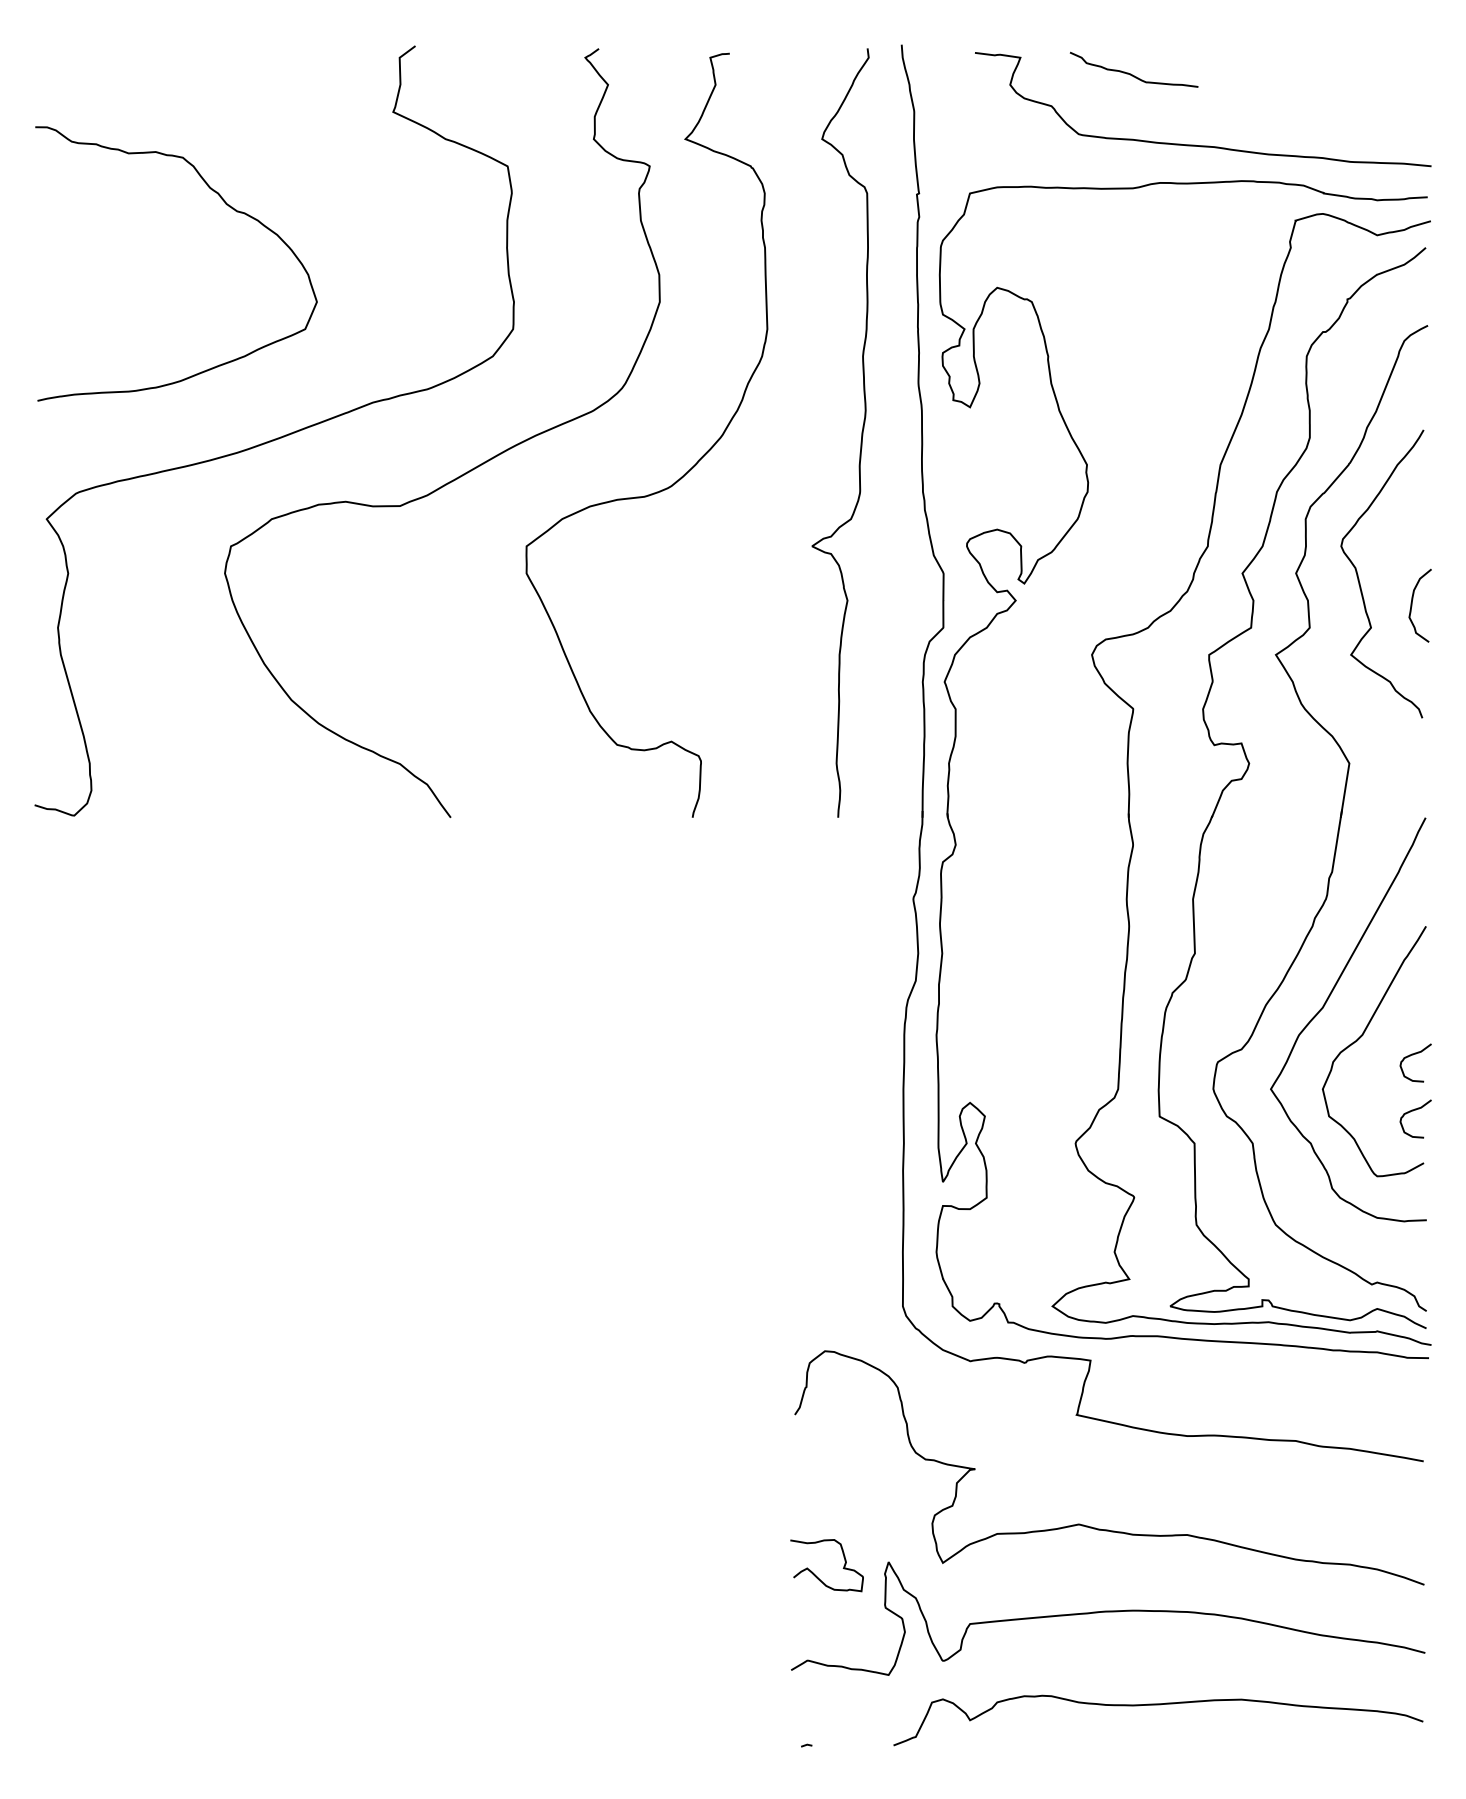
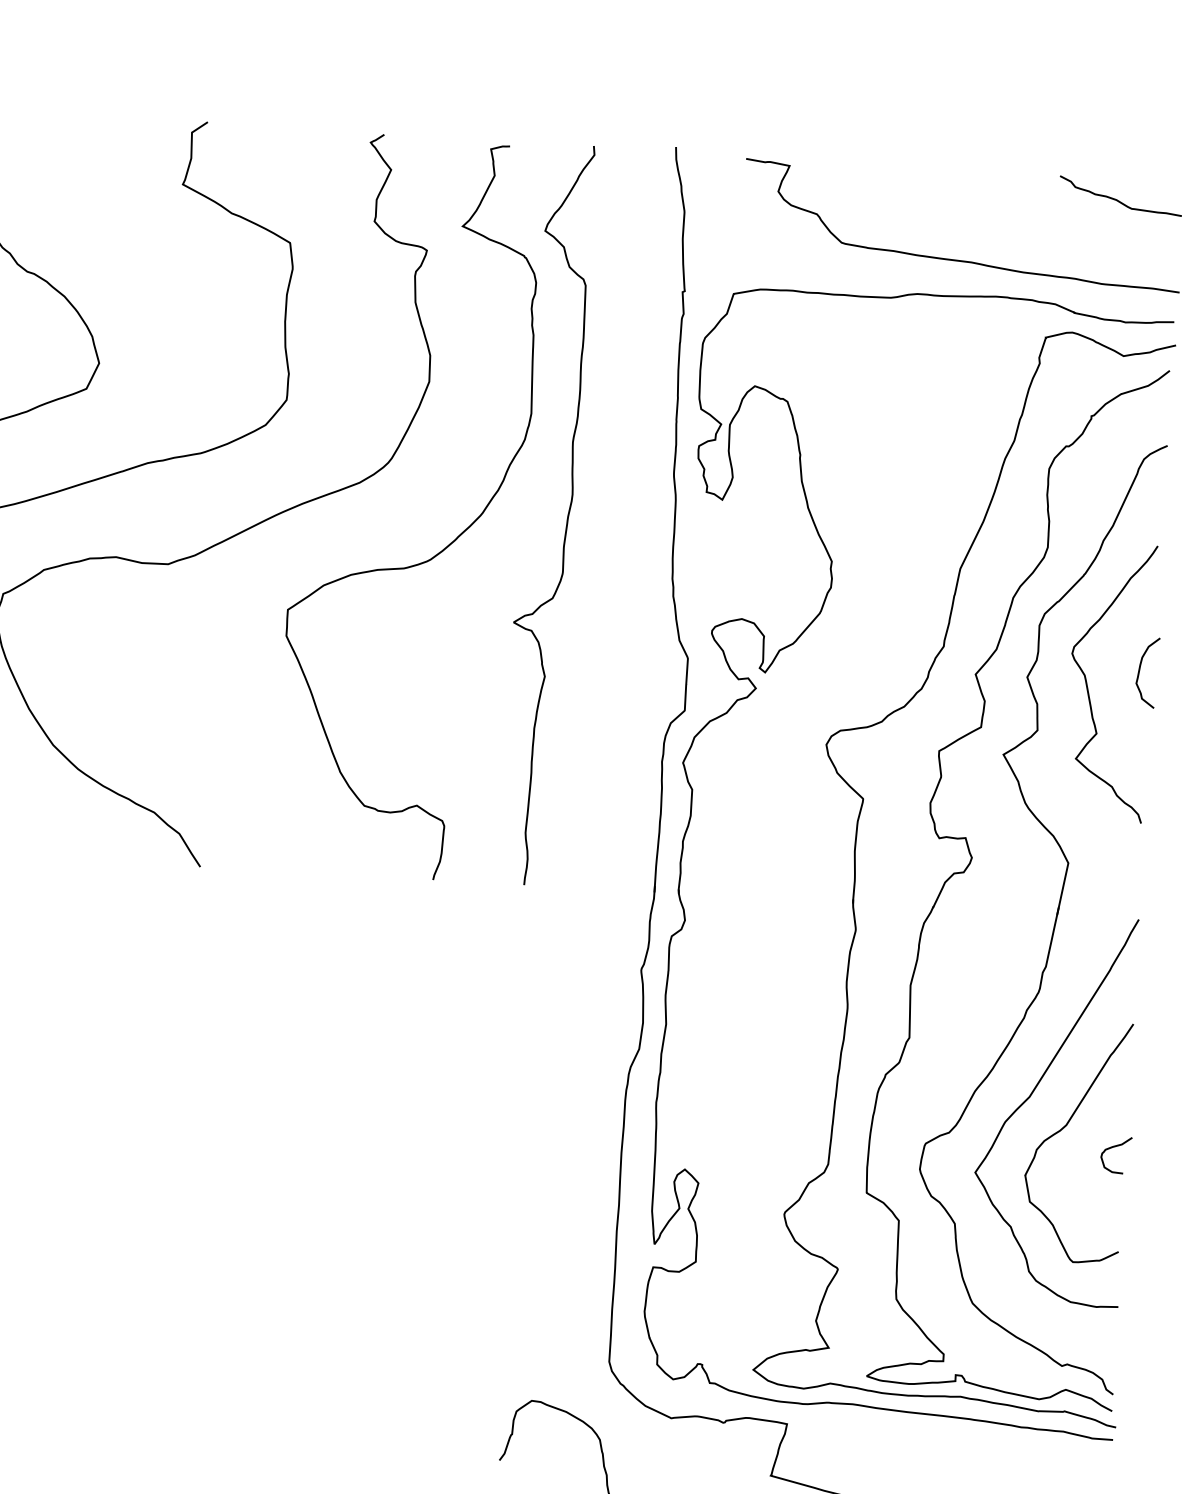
curve: (1130, 73) -> (1117, 199), moved
curve: (861, 432) -> (567, 515), moved
curve: (1412, 605) -> (1140, 672), moved
curve: (1413, 1111) -> (1111, 1201), removed

